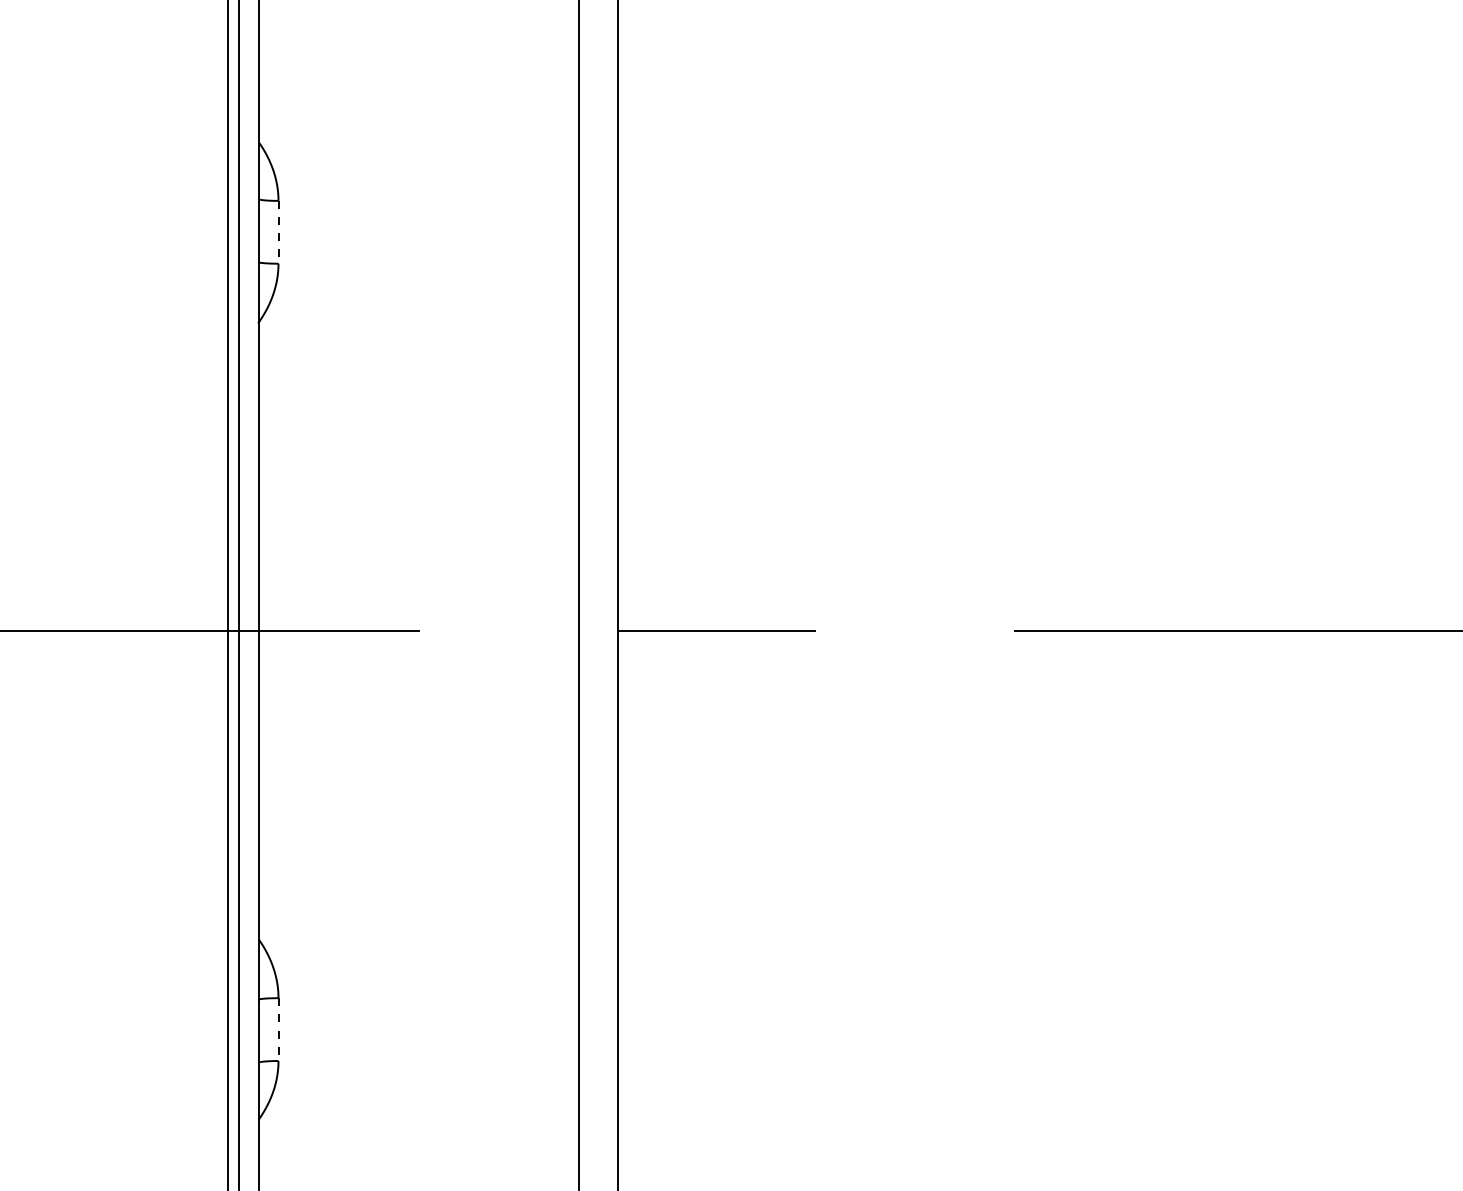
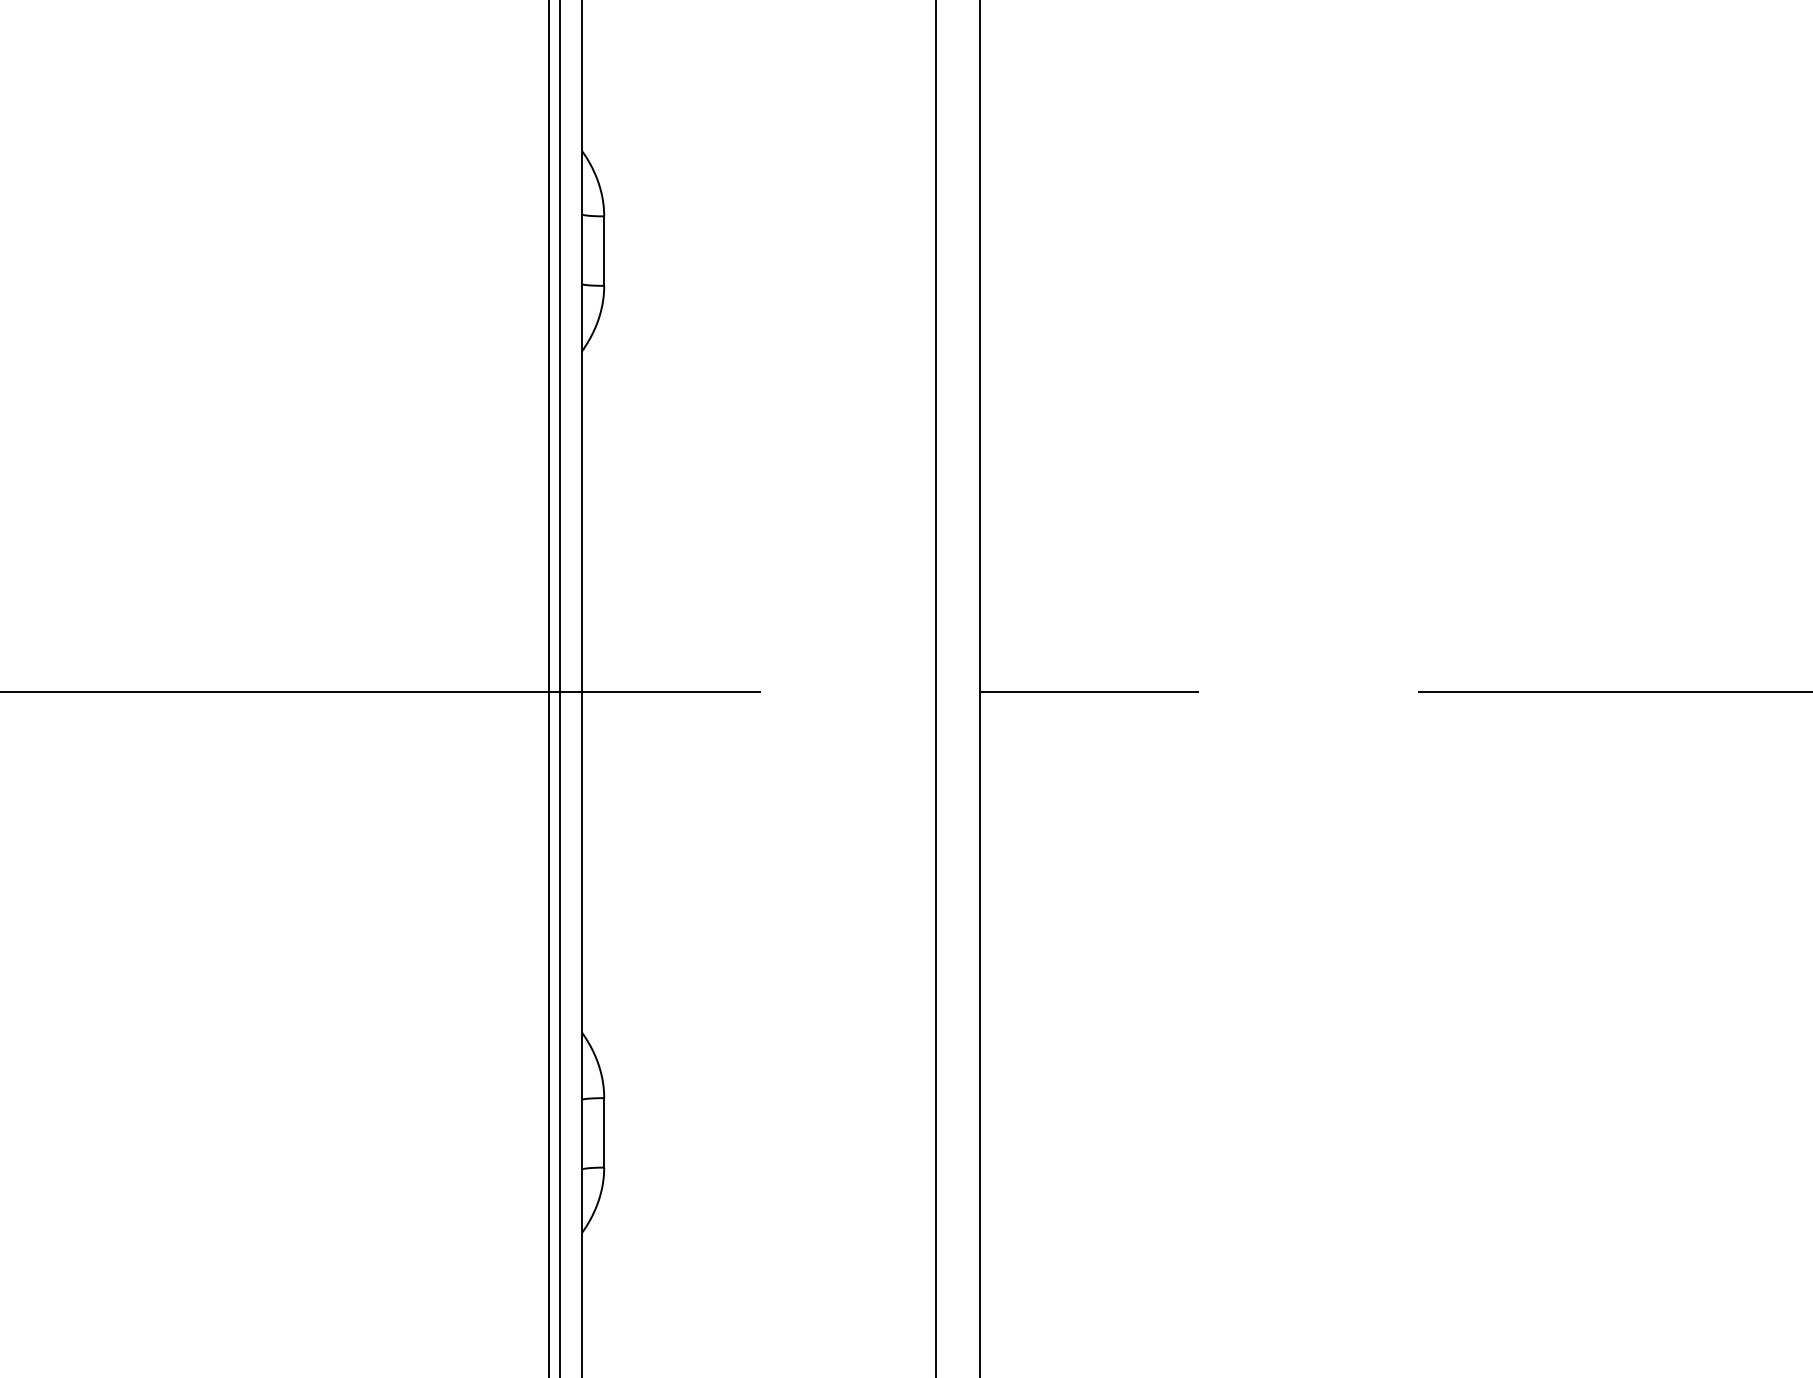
line: (278, 232) -> (604, 251), dashed -> solid
line: (278, 1029) -> (604, 1132), dashed -> solid

